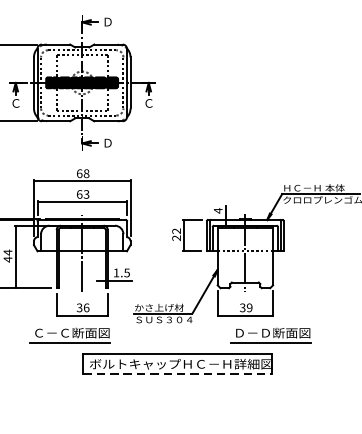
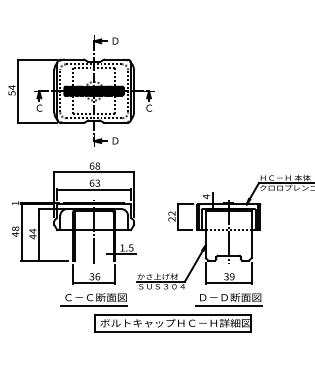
part: (69, 335) -> (93, 299), moved
part: (270, 335) -> (228, 299), moved
line: (177, 374) -> (172, 331), dashed -> solid

